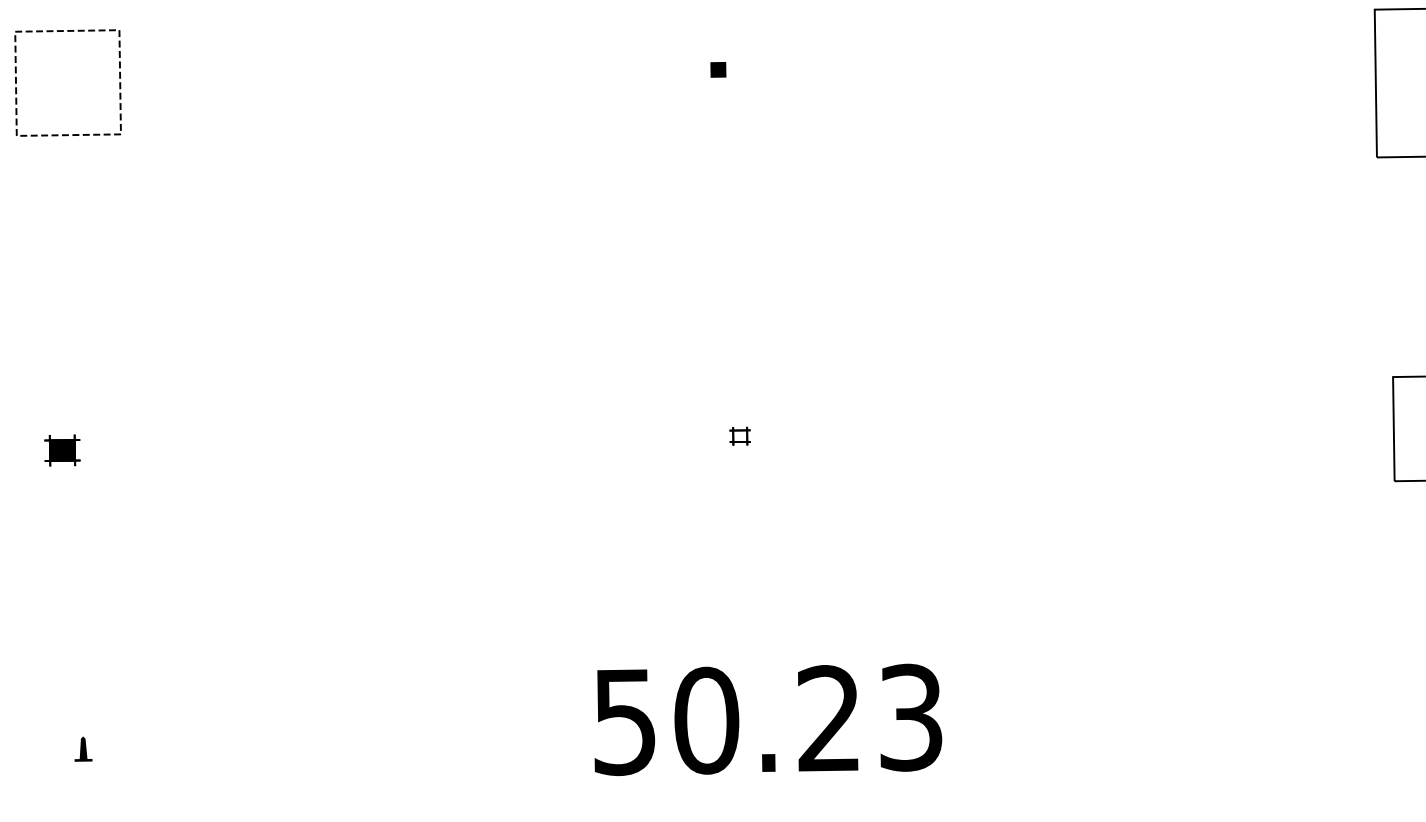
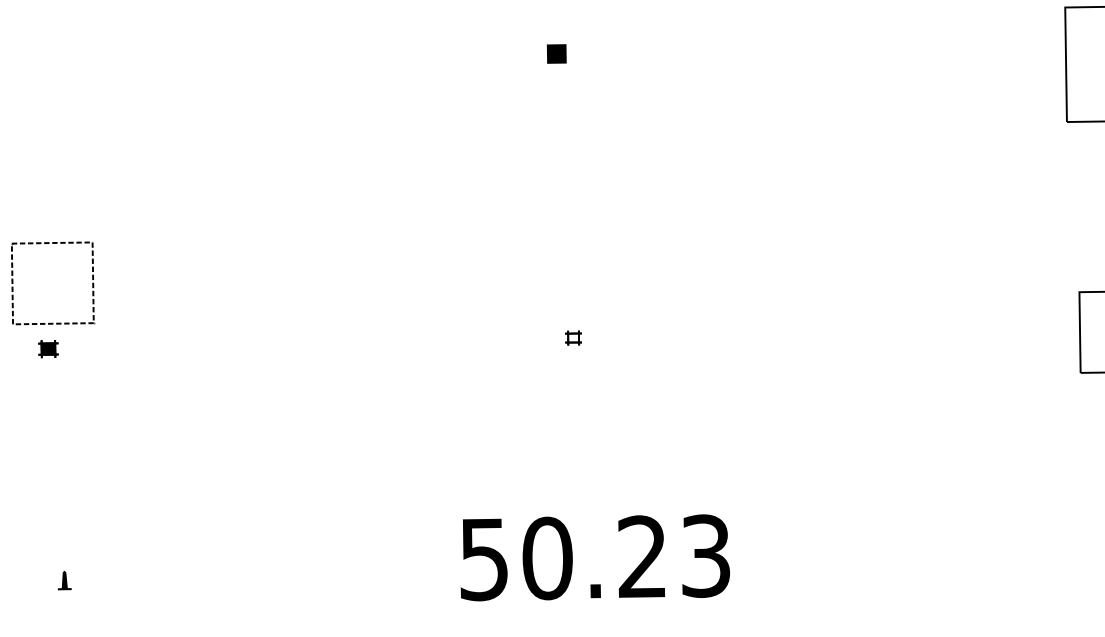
part: (718, 70) -> (556, 54), size x1.6
part: (119, 83) -> (92, 283), moved
part: (62, 449) -> (48, 348), size x0.7

